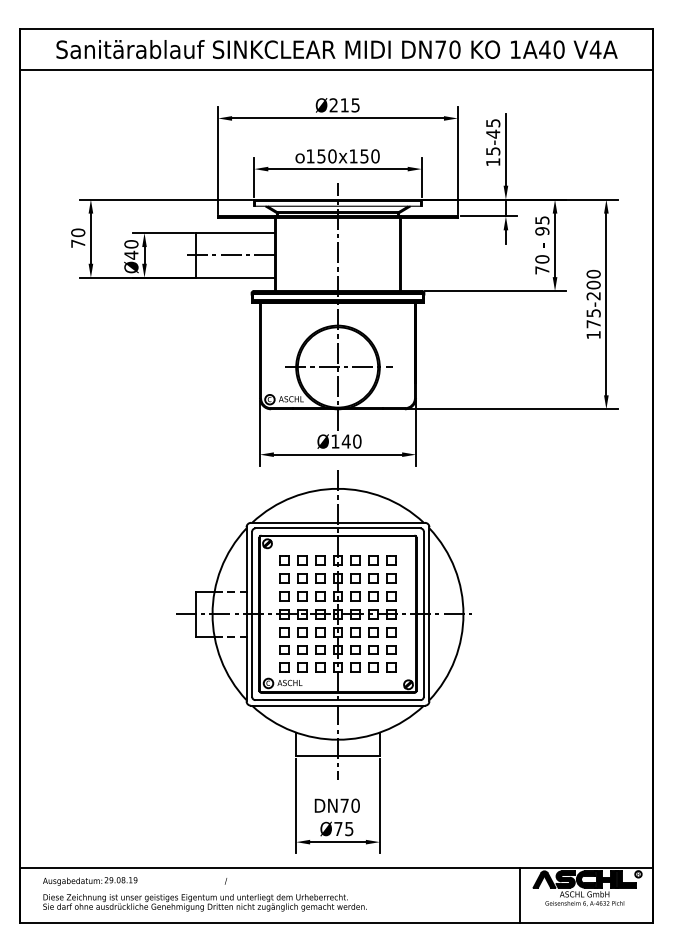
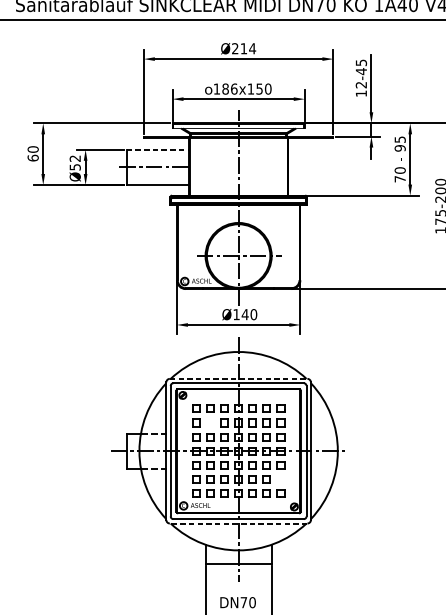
text: (355, 105) -> (252, 48), Ø215 -> Ø214
text: (493, 151) -> (361, 85), 15-45 -> 12-45
text: (326, 156) -> (229, 89), 150x150 -> 186x150
line: (236, 233) -> (158, 150), solid -> dashed
text: (78, 243) -> (33, 157), 70 -> 60
text: (131, 249) -> (75, 162), Ø40 -> Ø52
line: (338, 522) -> (239, 378), solid -> dashed
part: (302, 578) -> (210, 422), removed
part: (391, 649) -> (280, 479), removed
line: (338, 705) -> (239, 523), solid -> dashed

